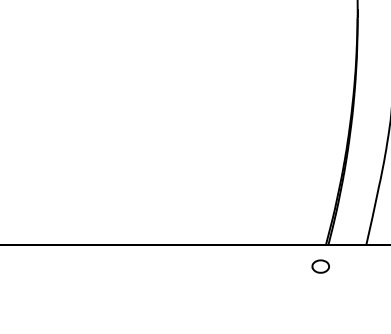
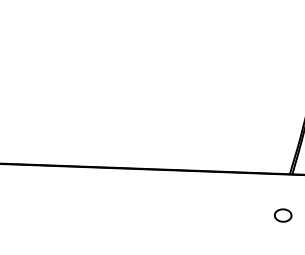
part: (320, 266) -> (282, 215), moved

